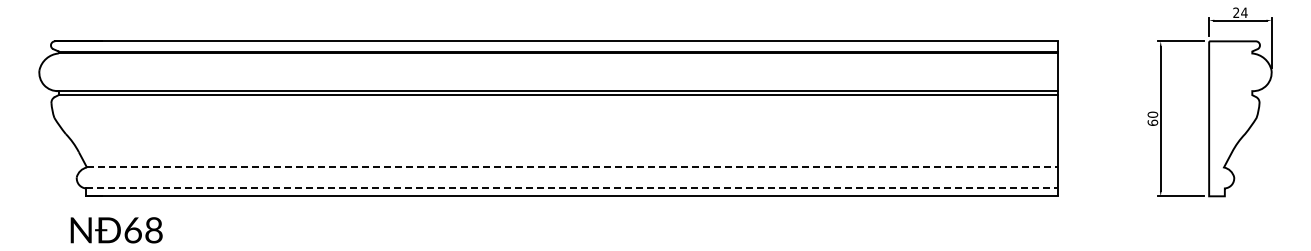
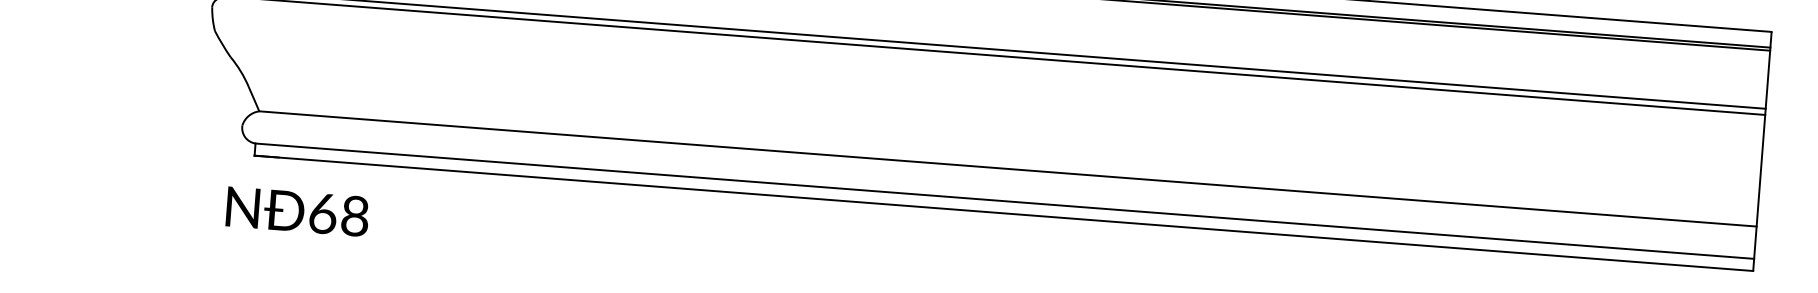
line: (572, 167) -> (1008, 168), dashed -> solid
line: (571, 188) -> (1004, 201), dashed -> solid

